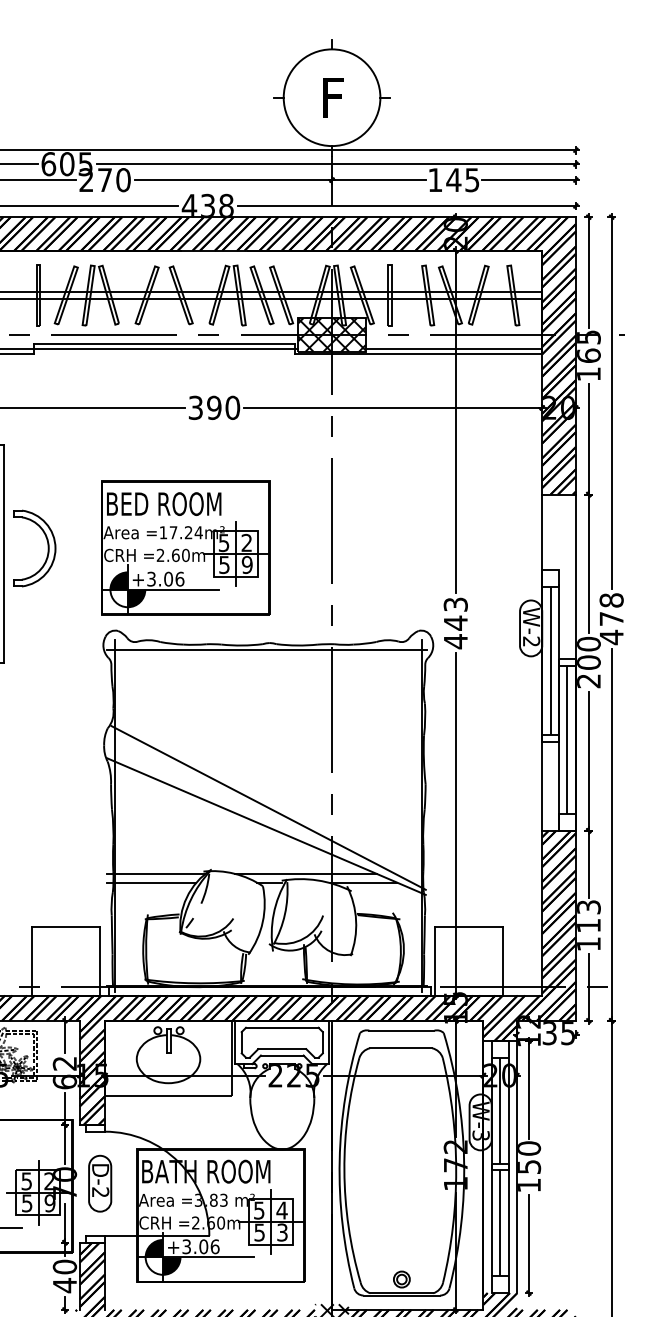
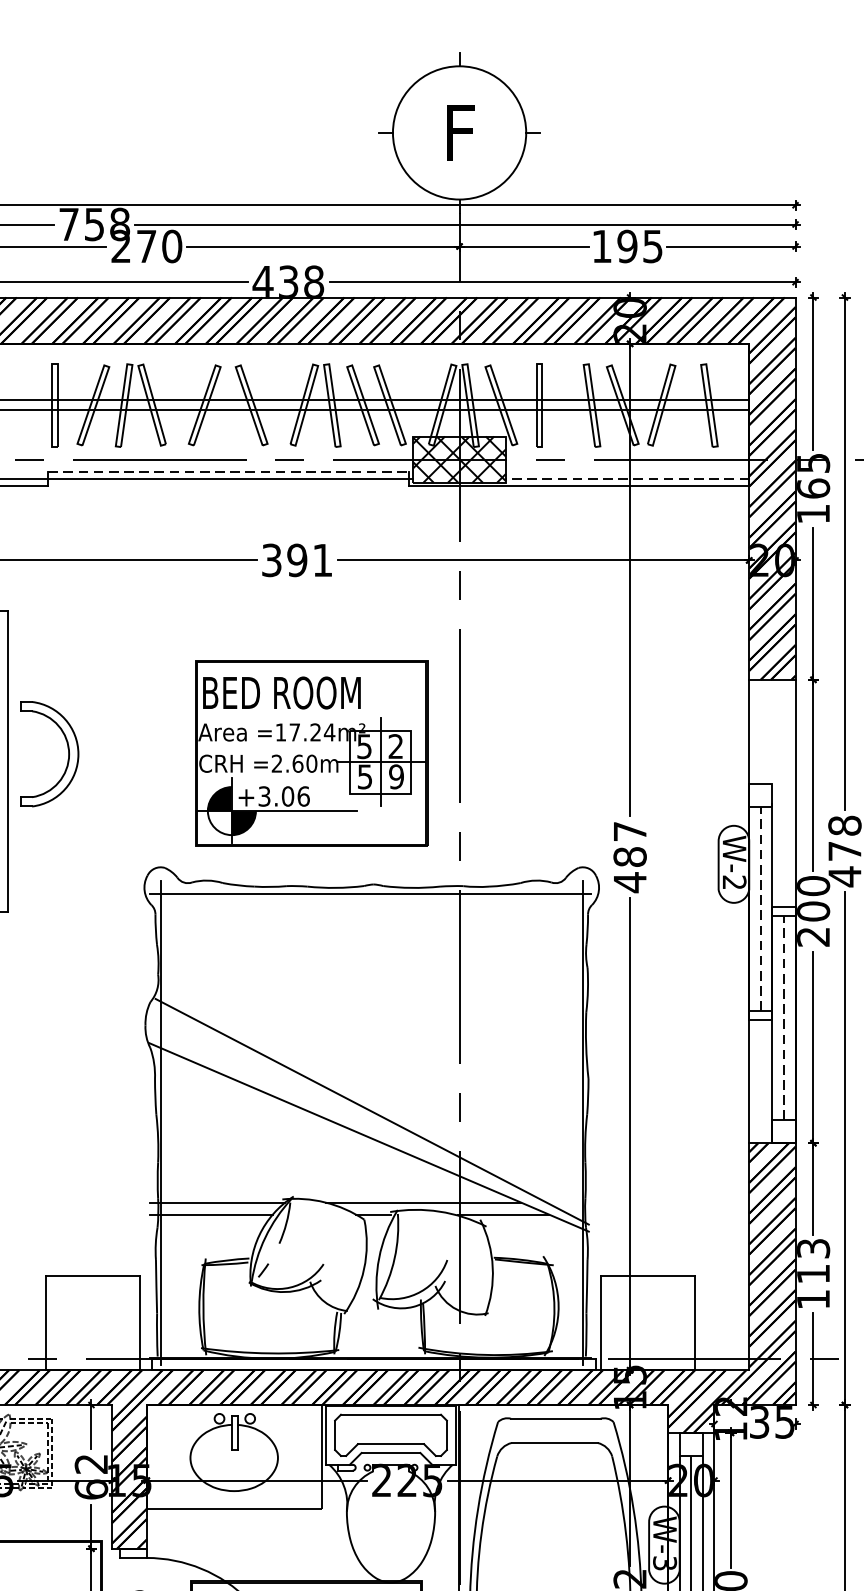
text: (66, 164) -> (93, 224), 605 -> 758
text: (453, 180) -> (626, 247), 145 -> 195
line: (164, 343) -> (228, 471), solid -> dashed
line: (453, 348) -> (626, 478), solid -> dashed
text: (232, 407) -> (322, 559), 390 -> 391
part: (185, 547) -> (311, 752), moved
text: (455, 613) -> (629, 843), 443 -> 487
line: (550, 660) -> (760, 908), solid -> dashed
line: (567, 740) -> (784, 1018), solid -> dashed

